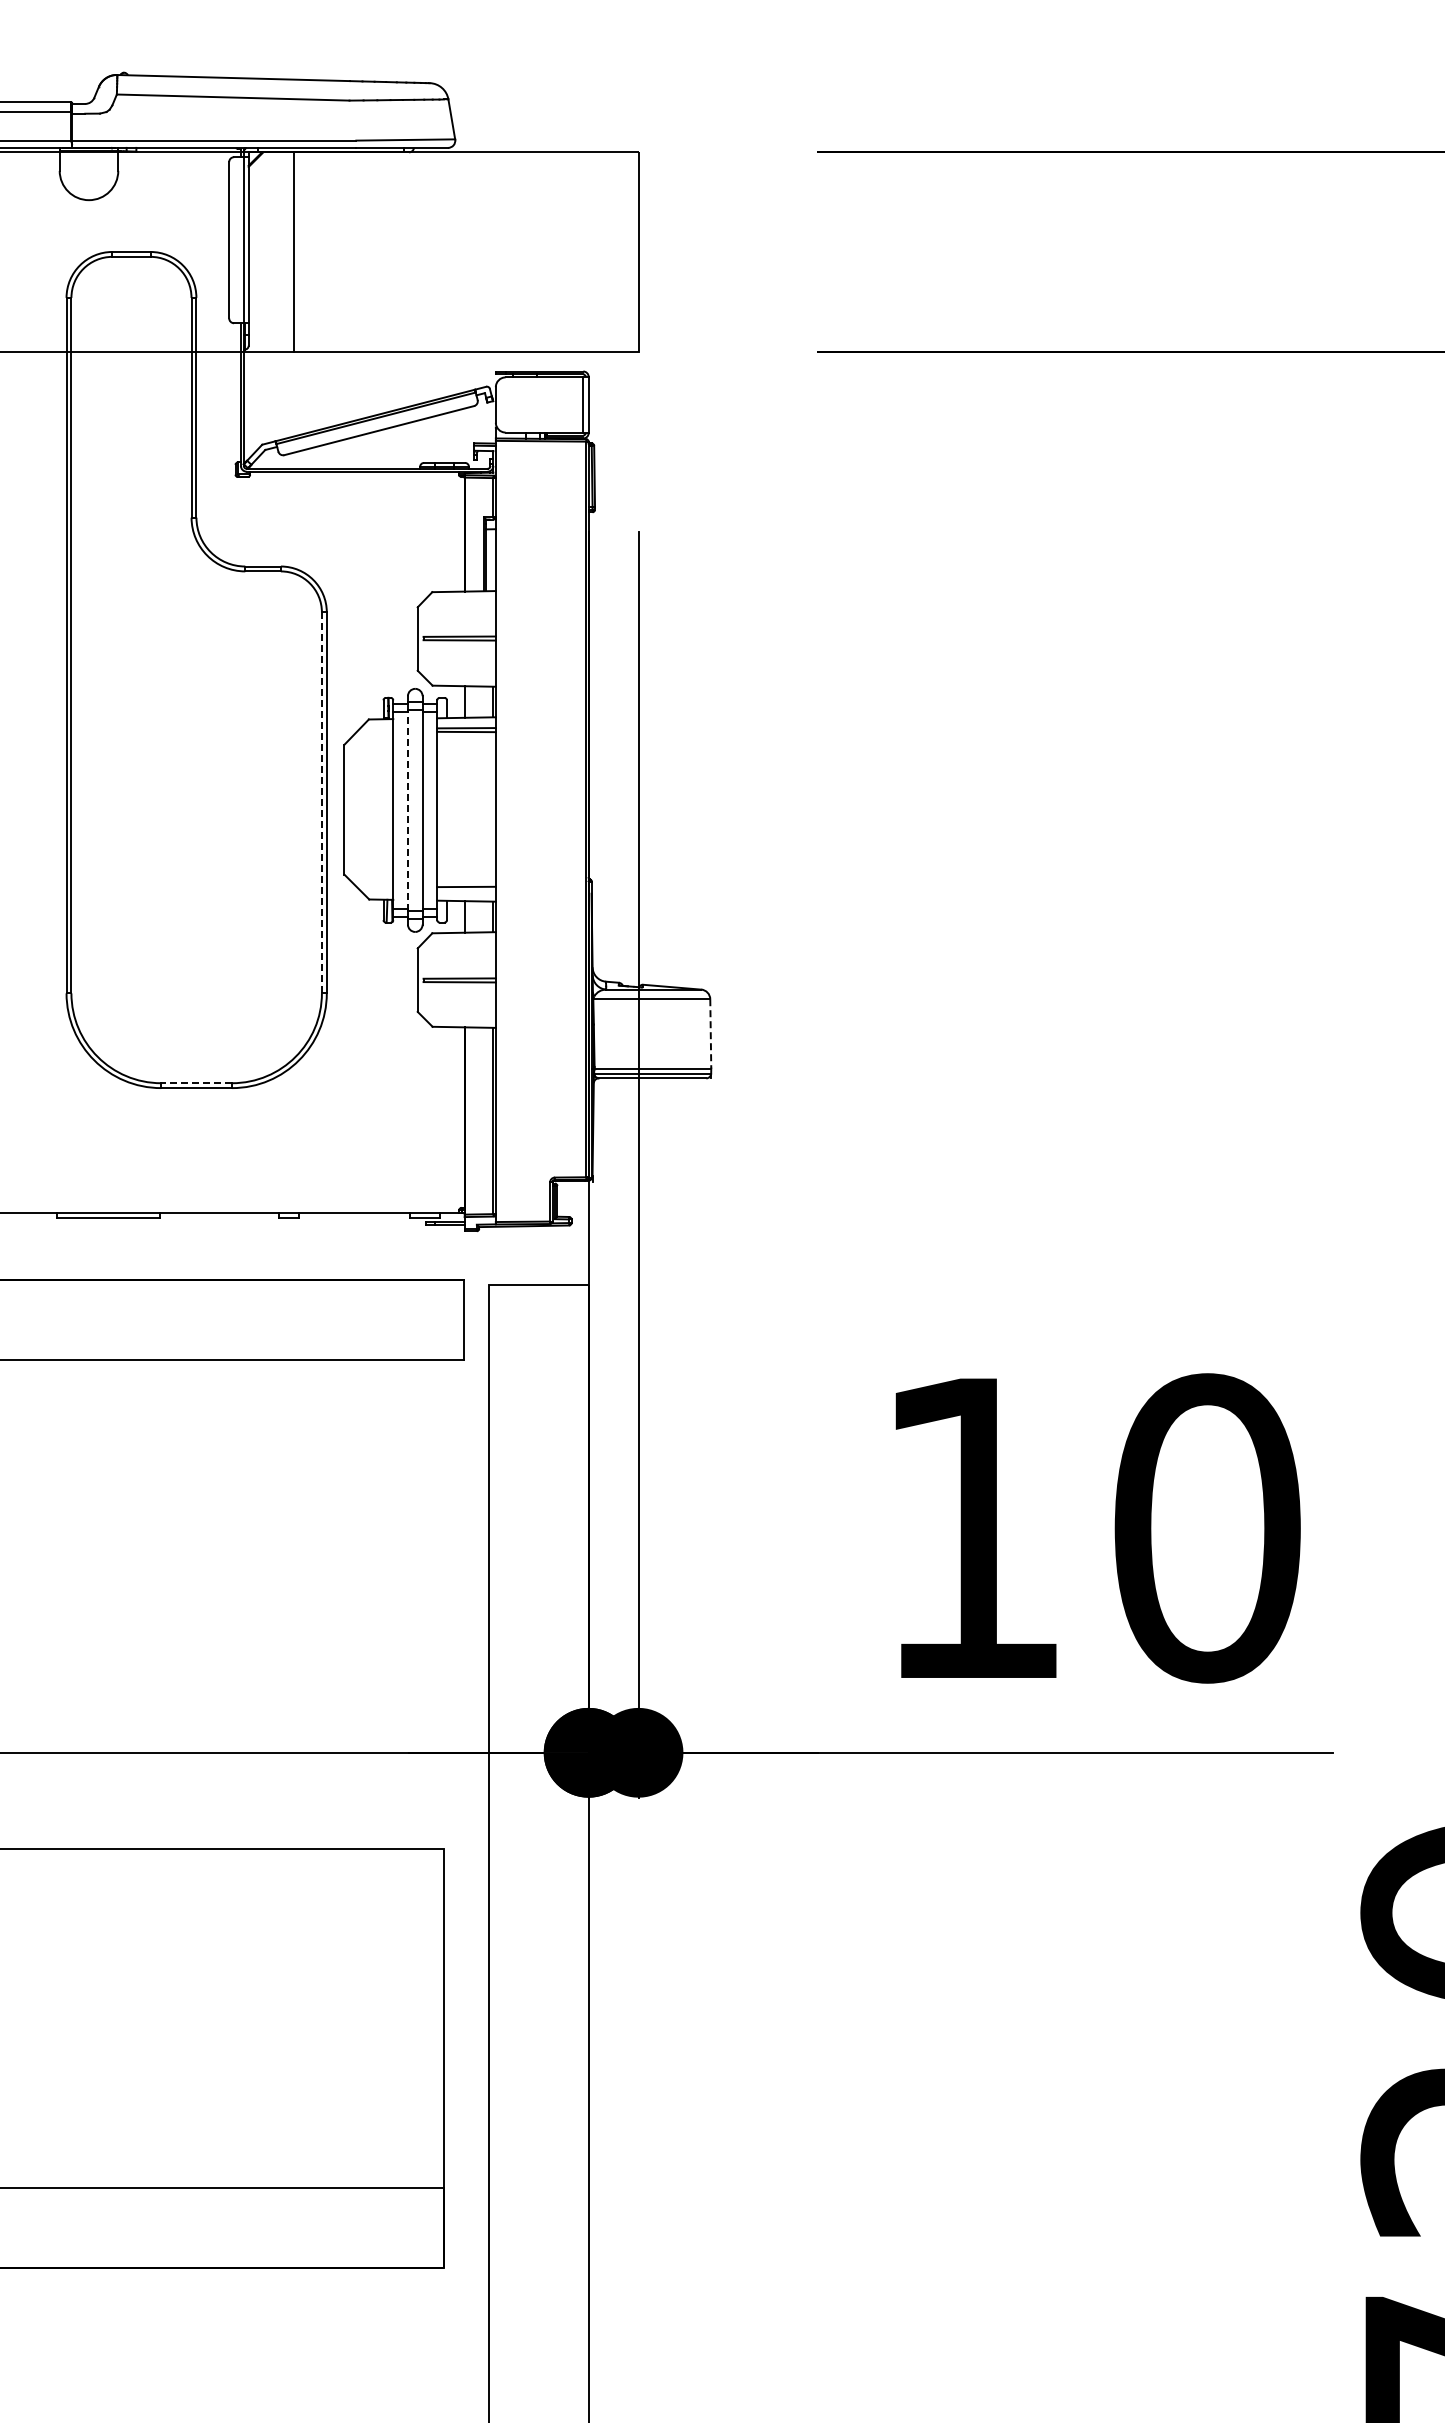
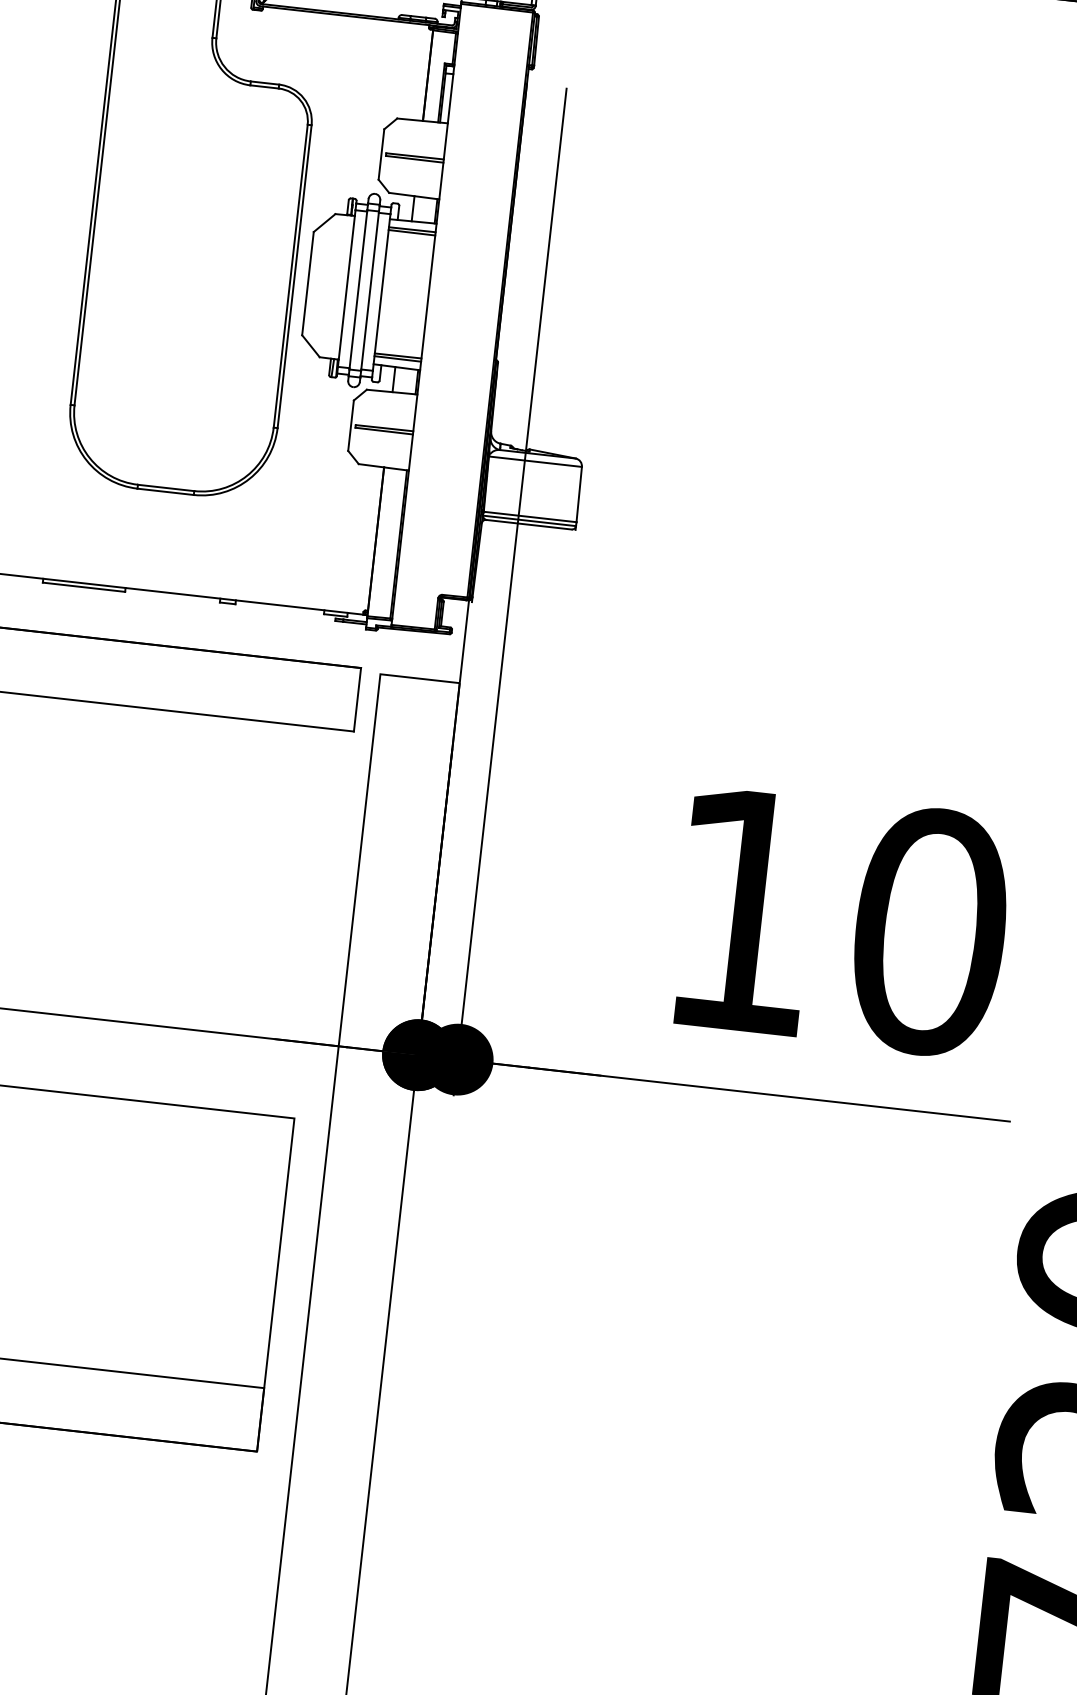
line: (321, 803) -> (290, 276), dashed -> solid
line: (407, 809) -> (358, 289), dashed -> solid
line: (466, 890) -> (397, 358), added
line: (710, 1033) -> (579, 494), dashed -> solid
line: (196, 1083) -> (165, 488), dashed -> solid

